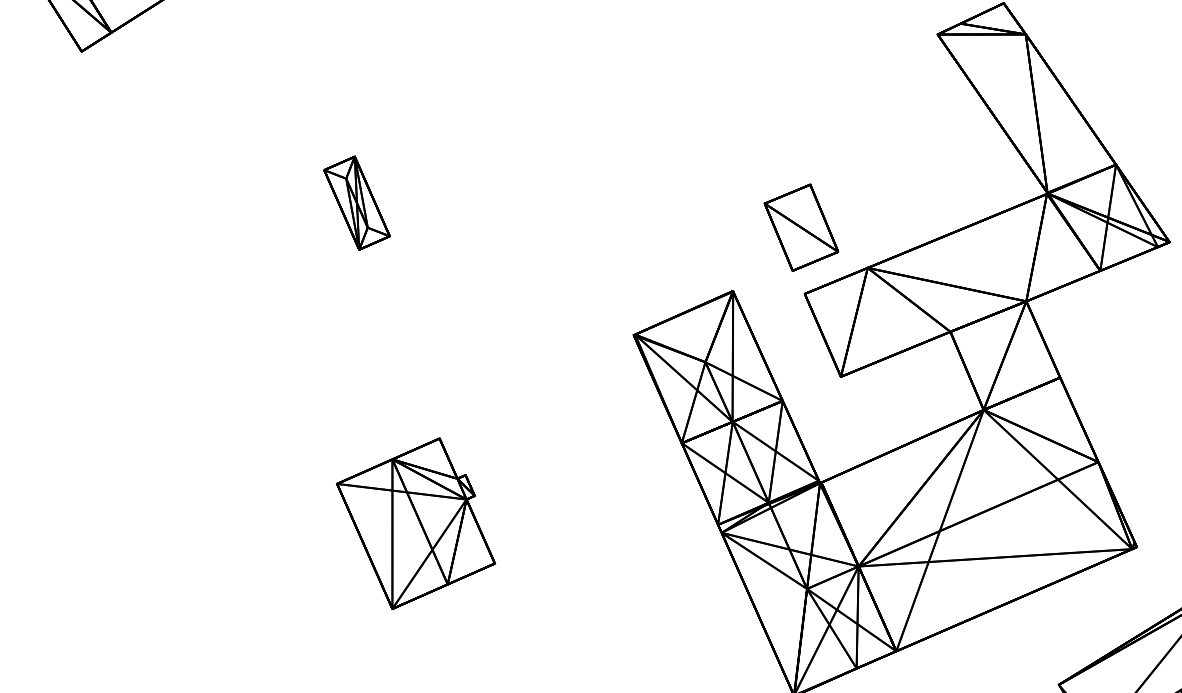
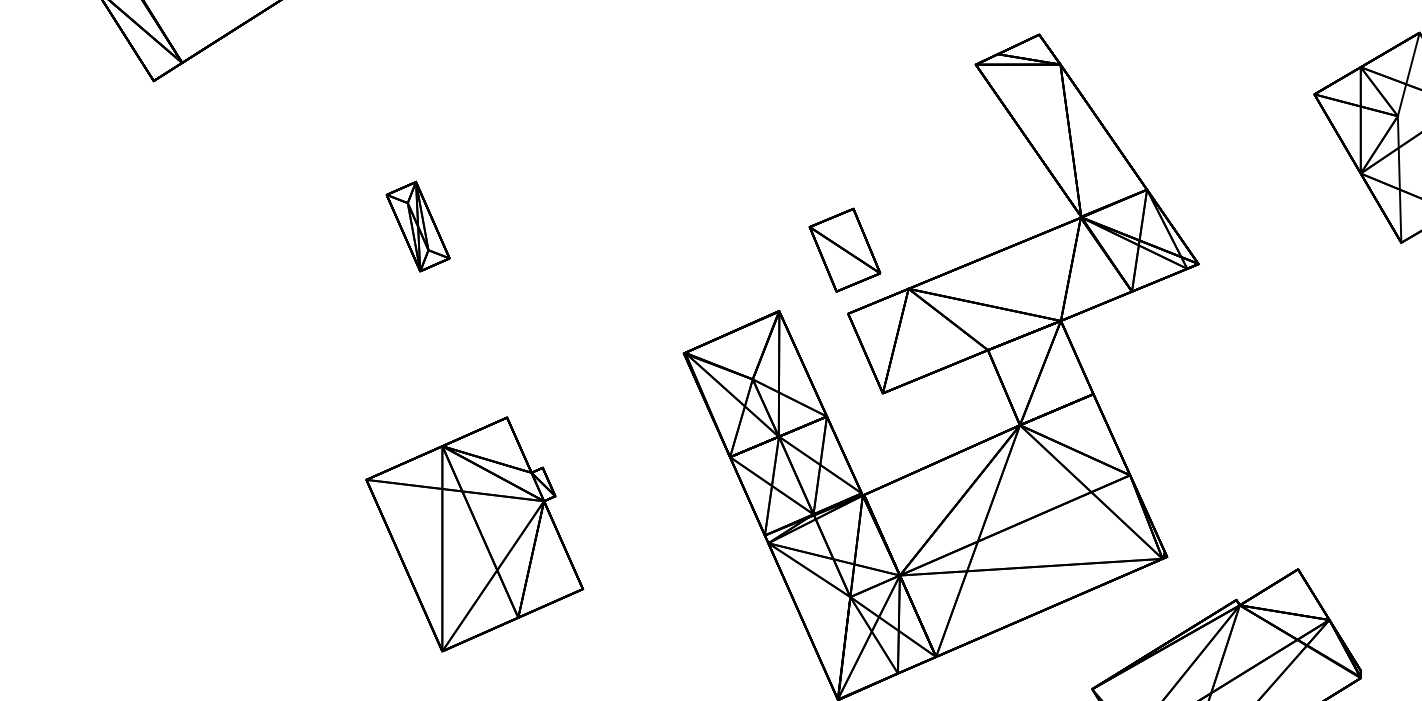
part: (415, 523) -> (474, 534), size x1.43

